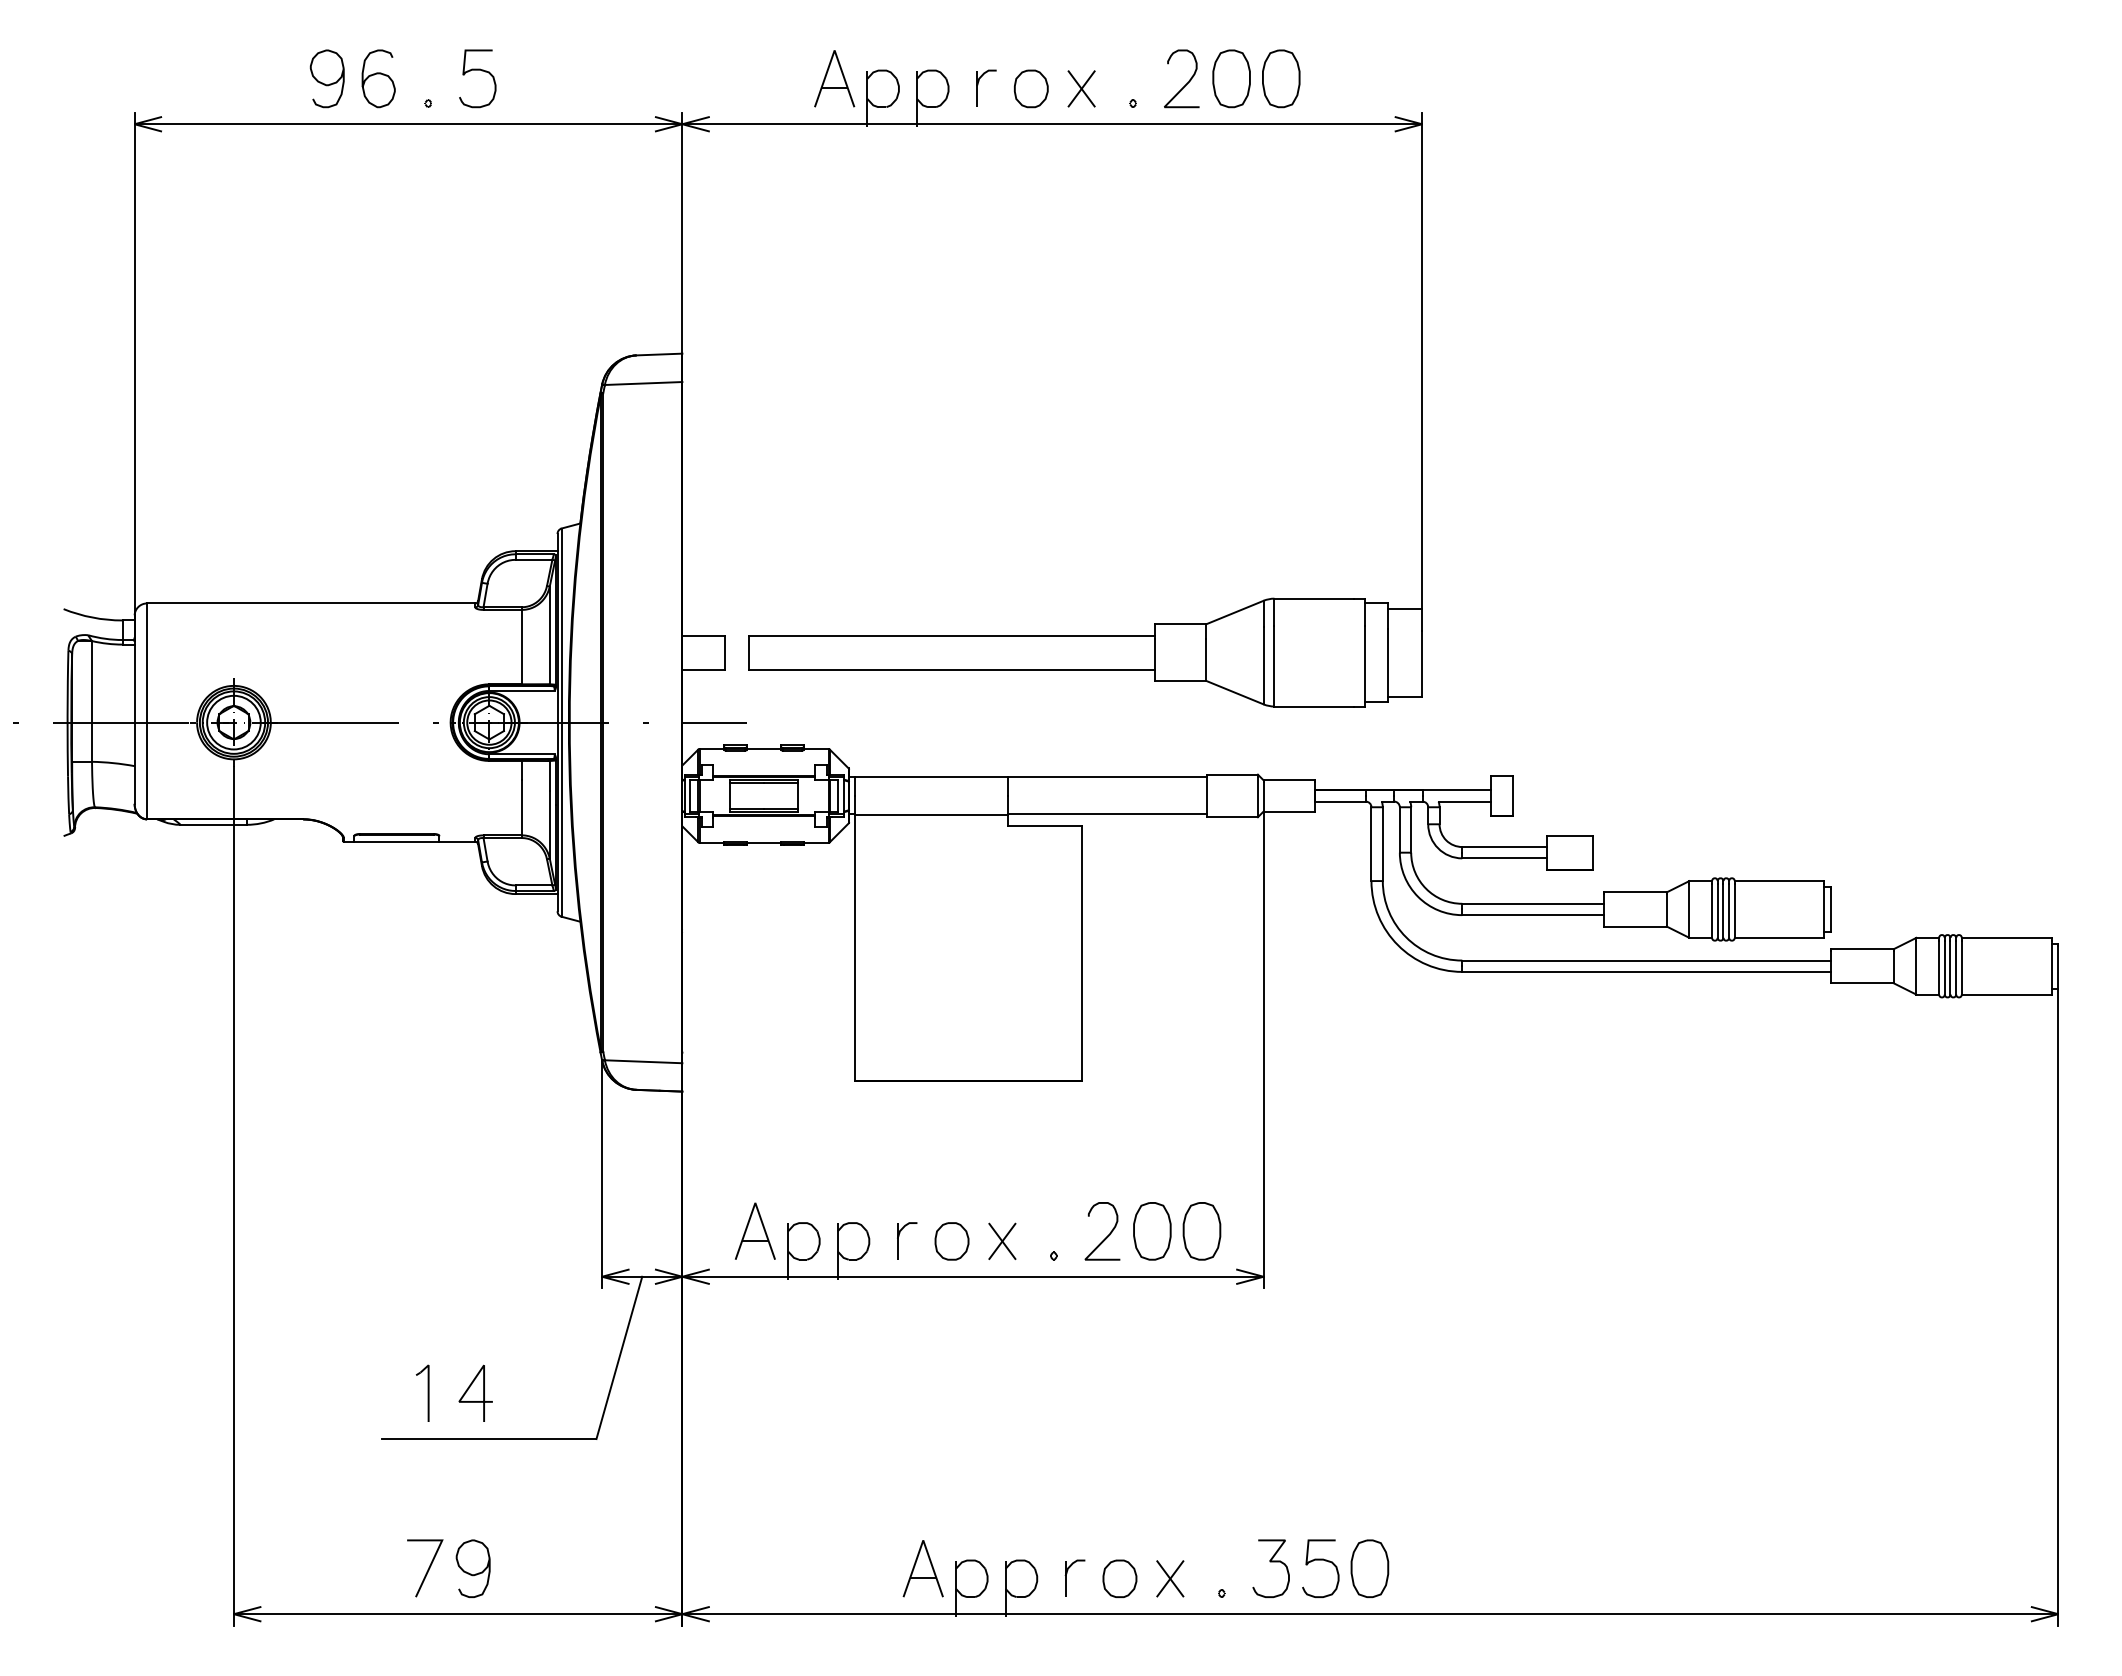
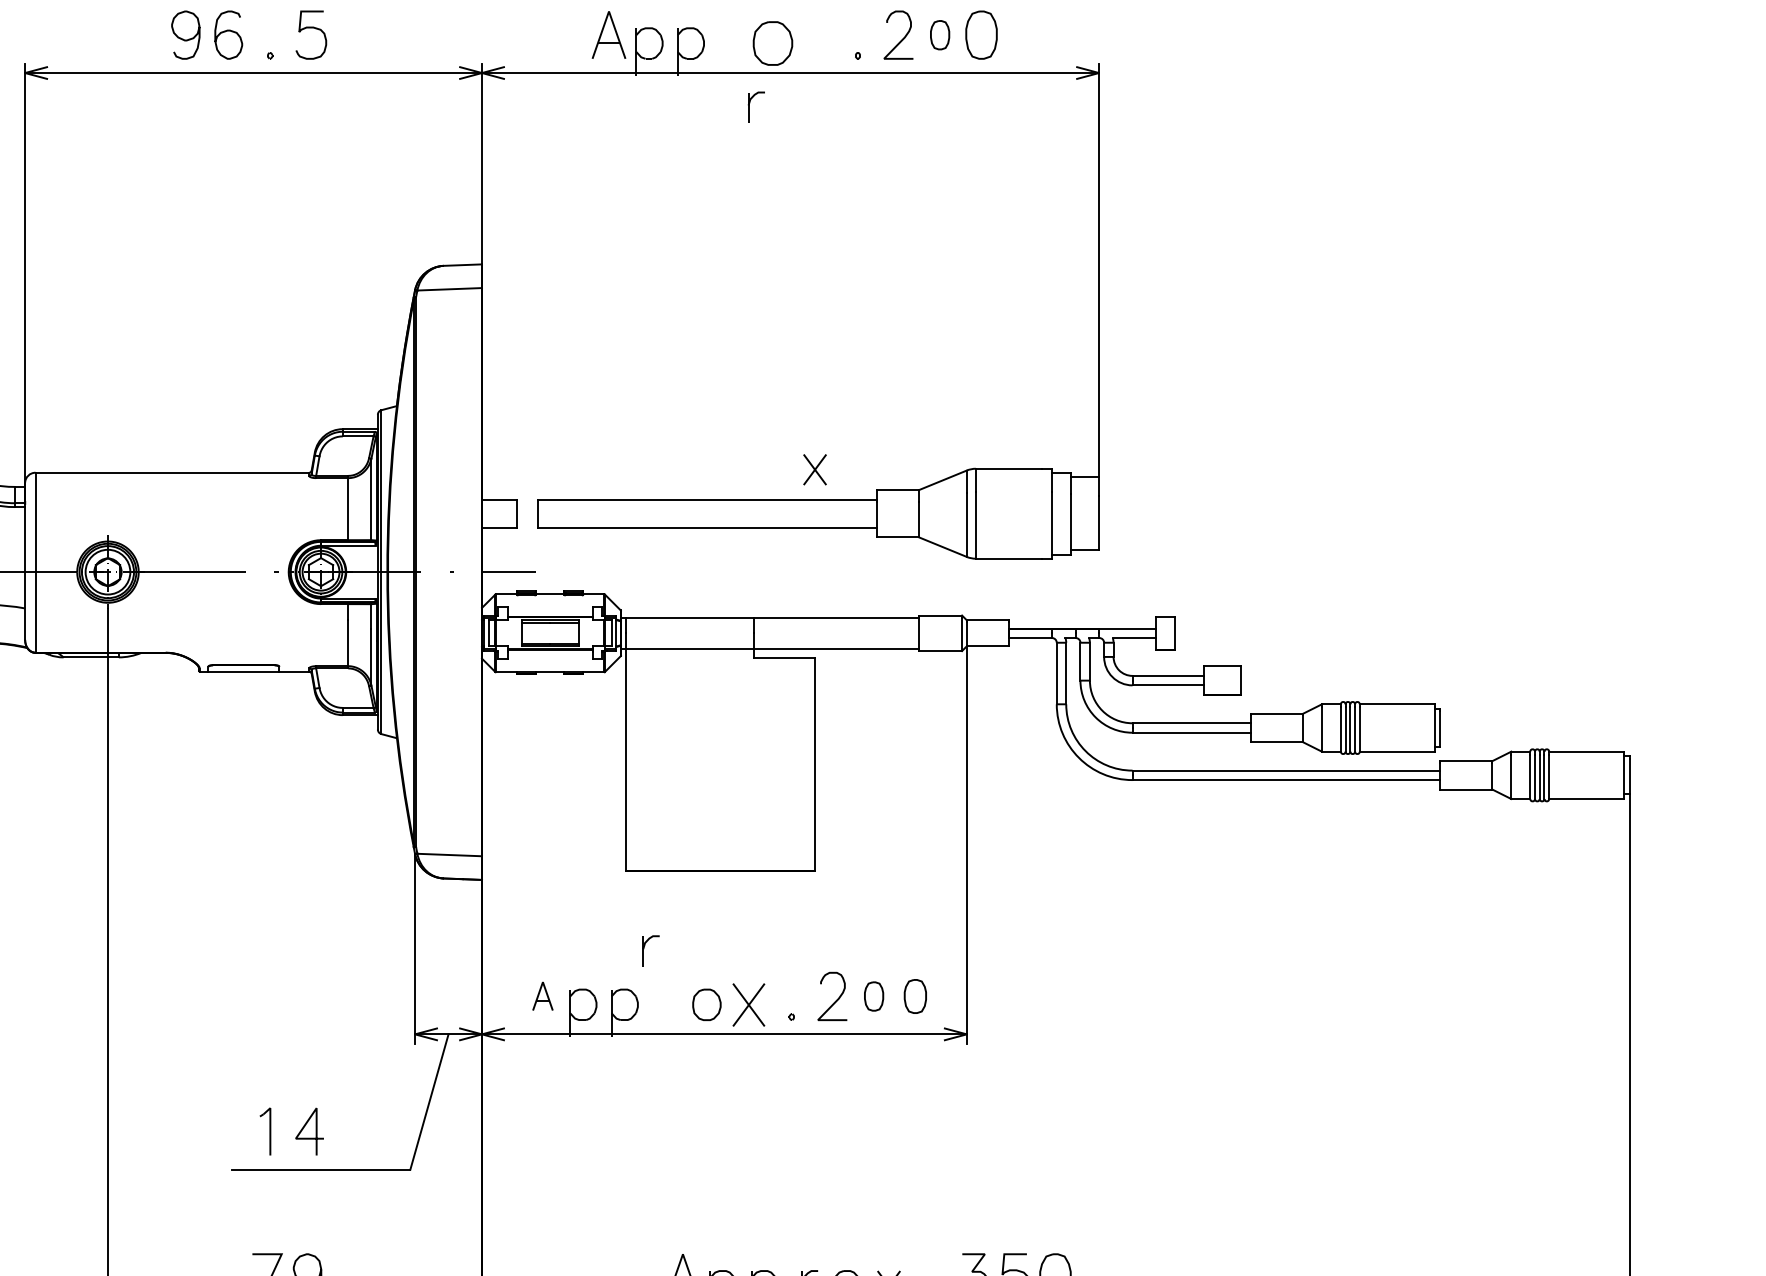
part: (1231, 78) -> (940, 34), size x0.6
part: (978, 85) -> (749, 104), moved
part: (1031, 88) -> (773, 43), size x1.4
part: (1081, 88) -> (814, 469), moved
part: (755, 1230) -> (543, 995), size x0.6
part: (1152, 1231) -> (874, 996), size x0.6
part: (1201, 1231) -> (915, 996), size x0.7
part: (899, 1236) -> (644, 947), moved
part: (1002, 1240) -> (749, 1004), size x1.4

